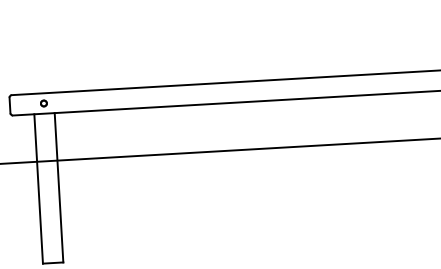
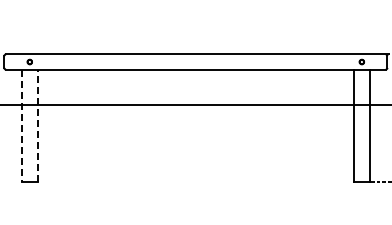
line: (58, 187) -> (37, 125), solid -> dashed
line: (39, 189) -> (22, 126), solid -> dashed

